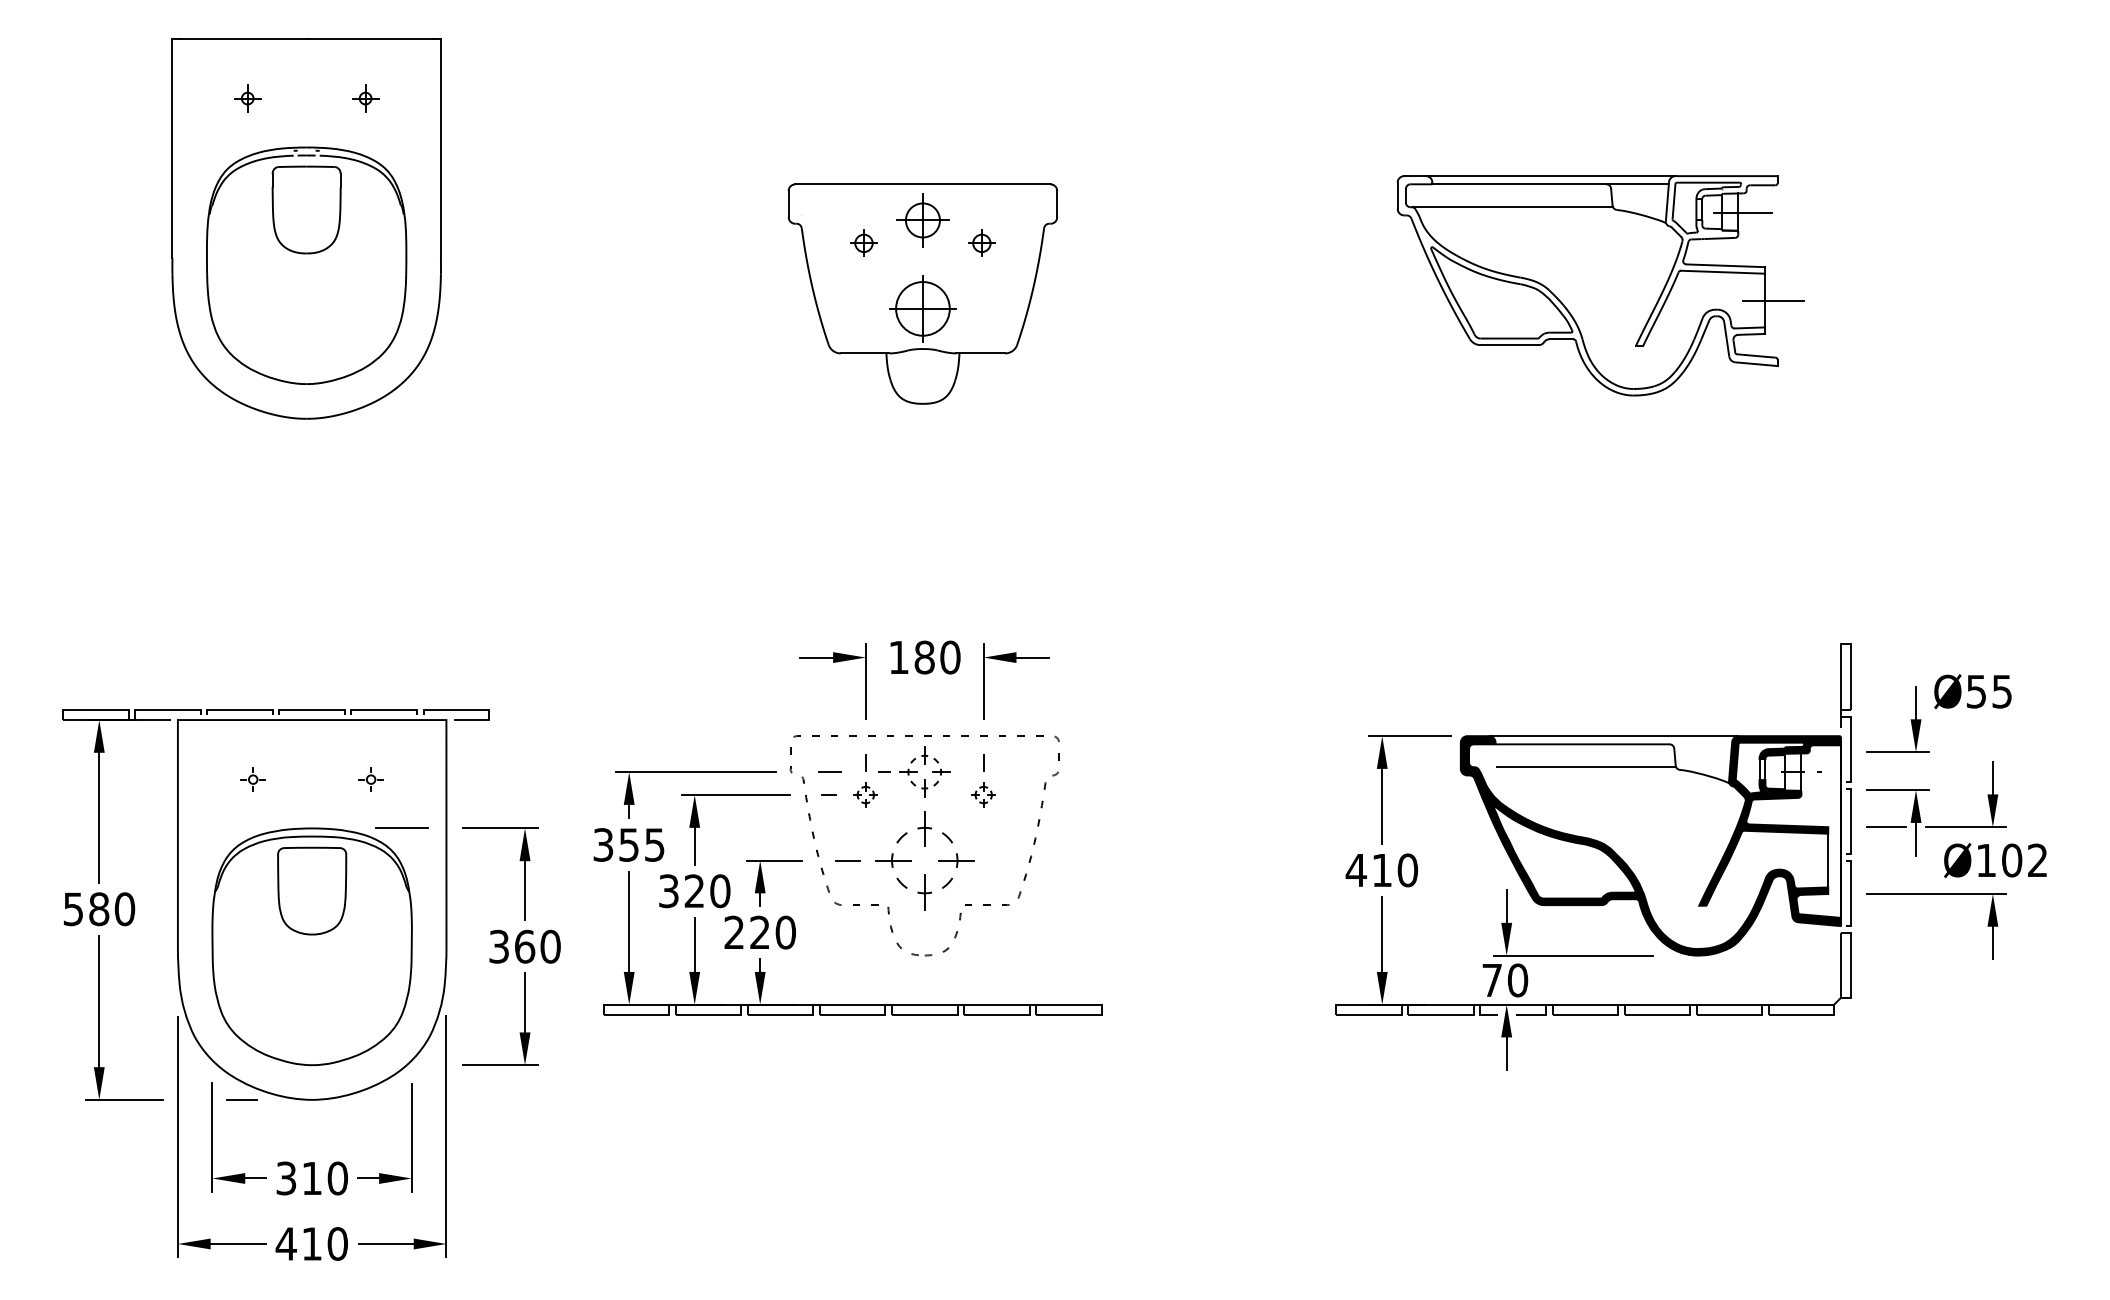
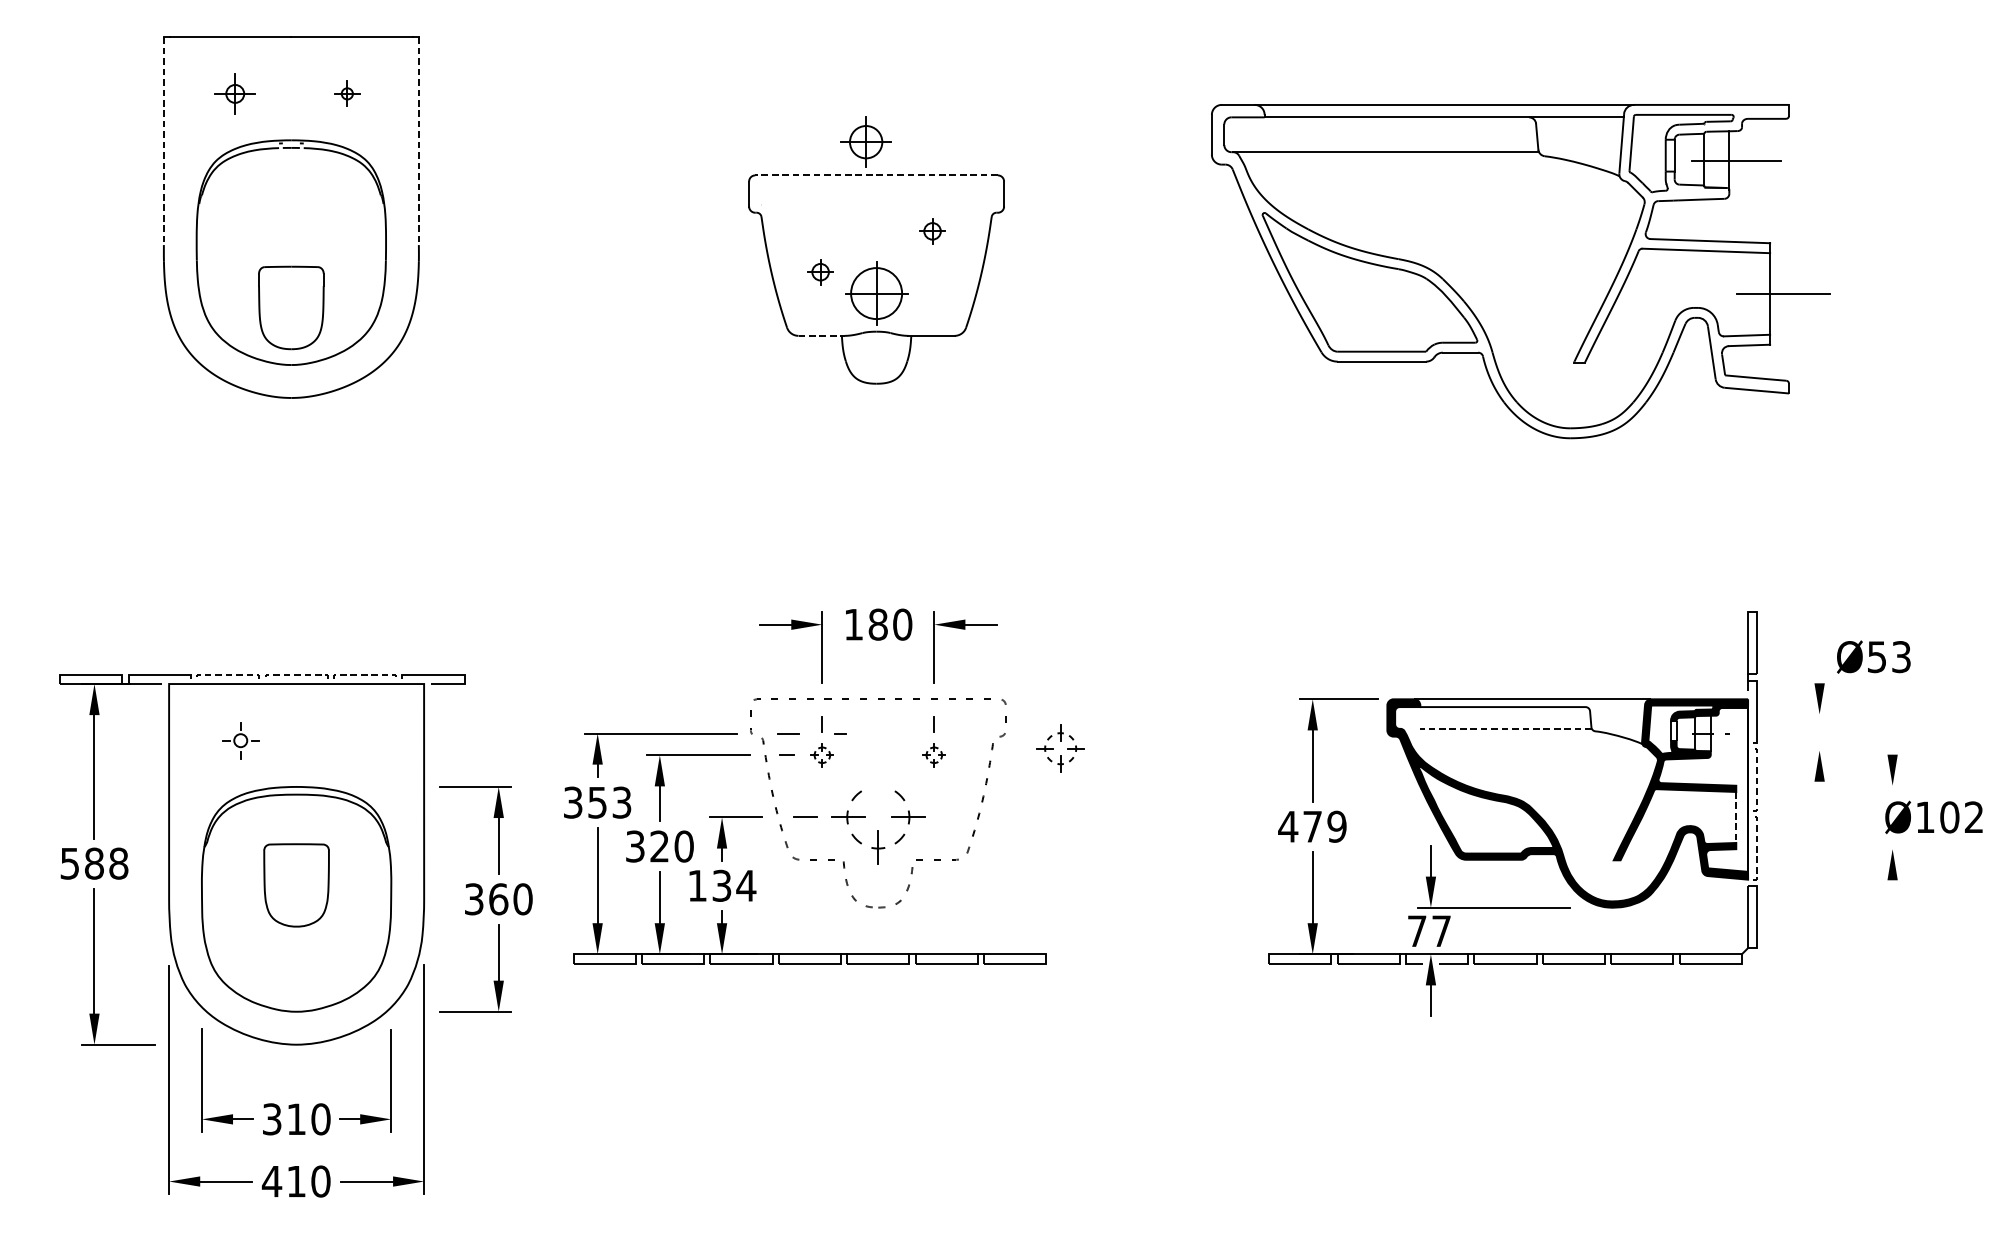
part: (247, 98) -> (235, 93), size x1.6
line: (172, 148) -> (163, 141), solid -> dashed
line: (440, 148) -> (418, 141), solid -> dashed
line: (922, 184) -> (876, 175), solid -> dashed
part: (306, 209) -> (291, 307), moved
part: (922, 220) -> (865, 142), moved
part: (863, 242) -> (820, 271), moved
part: (1600, 285) -> (1520, 271), size x1.6
line: (865, 353) -> (822, 335), solid -> dashed
text: (2002, 690) -> (1901, 655), Ø55 -> Ø53
line: (1916, 702) -> (1820, 667), removed
line: (240, 710) -> (228, 674), solid -> dashed
line: (312, 710) -> (296, 674), solid -> dashed
line: (384, 710) -> (365, 674), solid -> dashed
line: (1897, 752) -> (1802, 714), removed
part: (924, 764) -> (1060, 741), moved
line: (1585, 767) -> (1505, 729), solid -> dashed
line: (1992, 777) -> (1892, 738), removed
part: (252, 779) -> (239, 740), size x1.6
part: (370, 779) -> (351, 740), removed
line: (1897, 790) -> (1802, 750), removed
line: (1850, 821) -> (1757, 780), solid -> dashed
line: (1886, 827) -> (1791, 786), removed
line: (1965, 827) -> (1866, 786), removed
line: (401, 828) -> (381, 787), removed
part: (924, 828) -> (878, 787), removed
line: (1916, 838) -> (1820, 796), removed
text: (654, 844) -> (621, 802), 355 -> 353
line: (1828, 860) -> (1736, 817), solid -> dashed
text: (1995, 860) -> (1934, 817), moved
text: (1395, 870) -> (1325, 826), 410 -> 479
part: (312, 890) -> (296, 884), moved
line: (1850, 893) -> (1757, 848), solid -> dashed
line: (1935, 893) -> (1838, 848), removed
text: (124, 908) -> (118, 862), 580 -> 588
text: (760, 932) -> (722, 885), 220 -> 134
line: (1992, 942) -> (1892, 895), removed
text: (1517, 980) -> (1441, 931), 70 -> 77
line: (241, 1099) -> (229, 1044), removed

